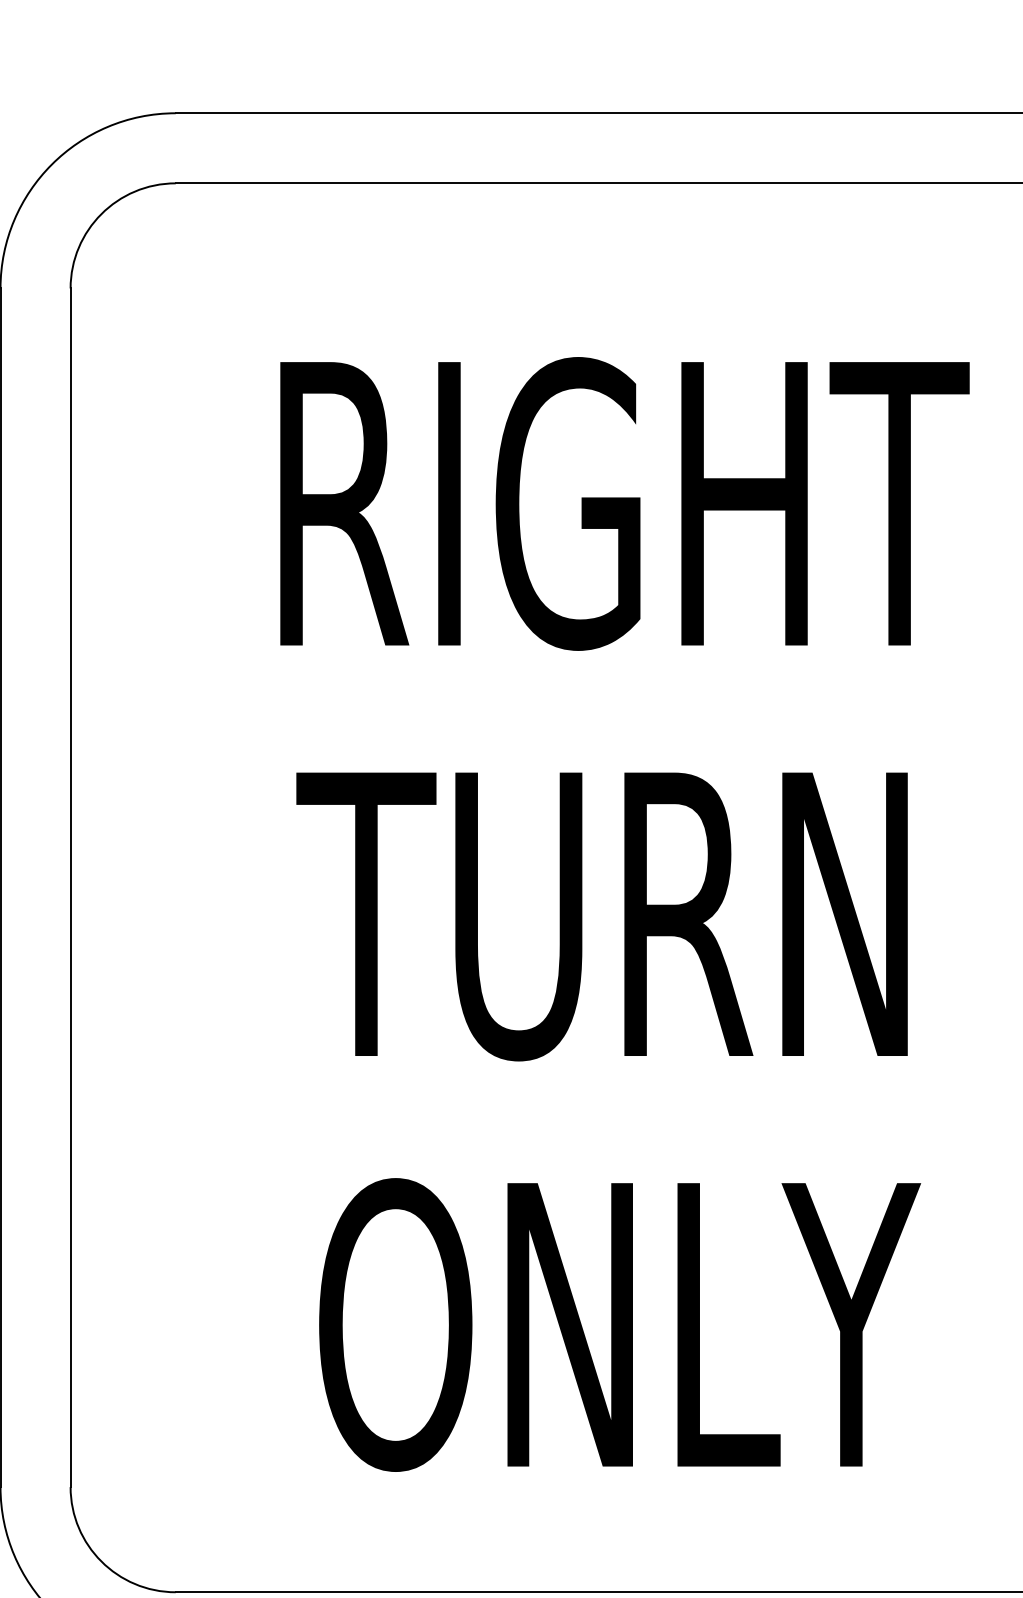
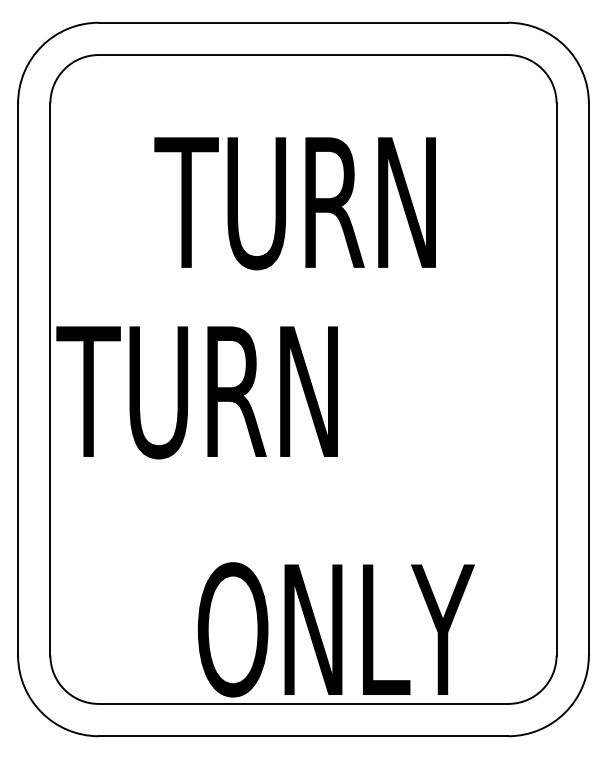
text: (624, 503) -> (305, 202), RIGHT -> TURN
text: (600, 916) -> (196, 392), moved
text: (617, 1324) -> (335, 629), moved

